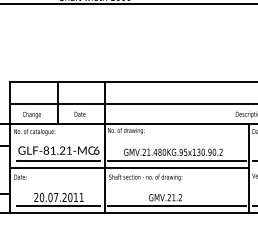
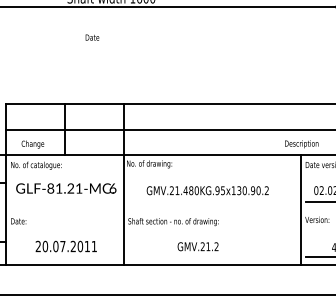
text: (80, 114) -> (92, 37), moved
line: (58, 161) -> (65, 201), removed
line: (177, 161) -> (212, 201), removed
line: (129, 168) -> (153, 210), removed
line: (58, 205) -> (65, 256), removed
line: (176, 205) -> (211, 256), removed

